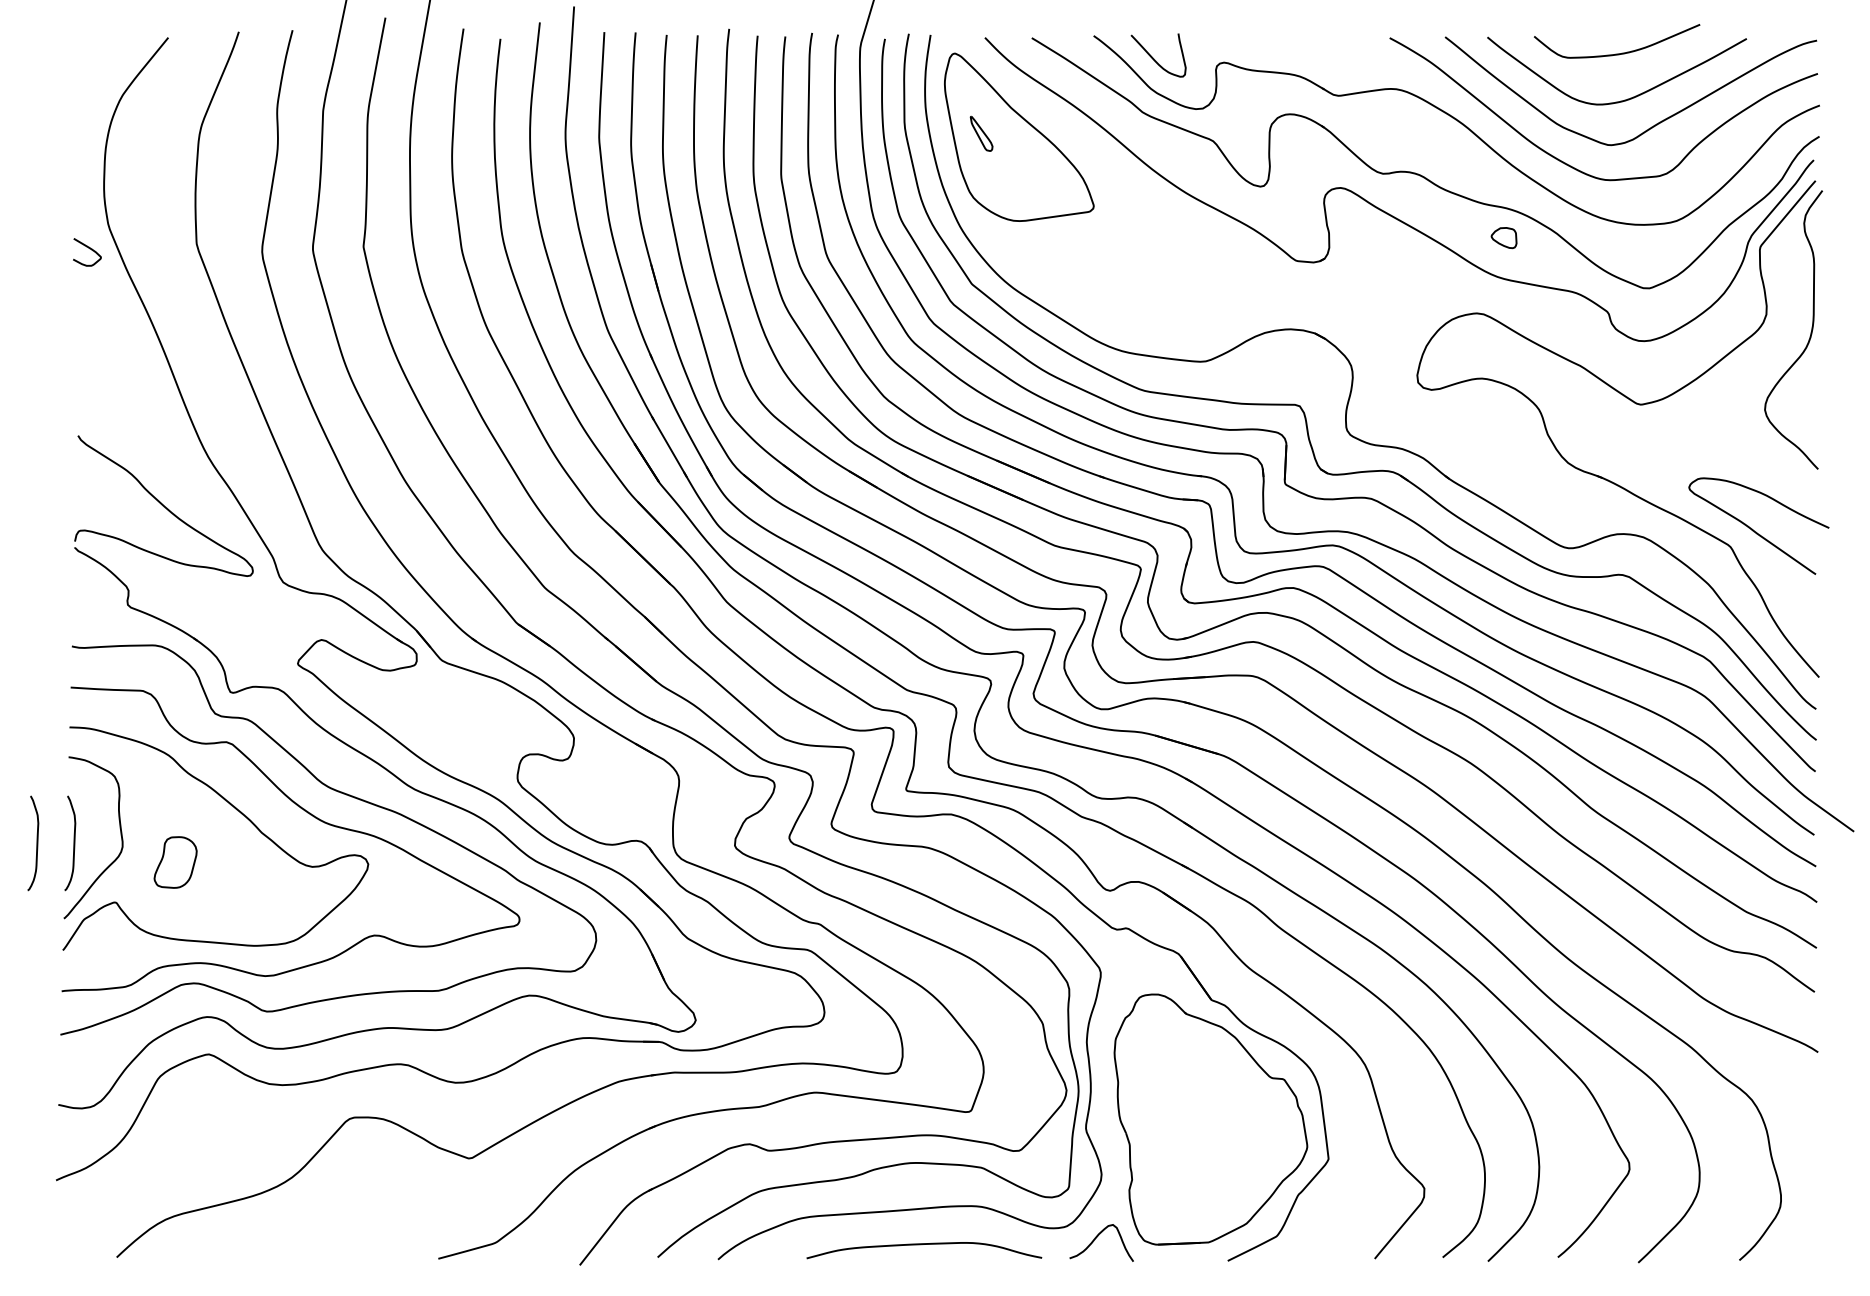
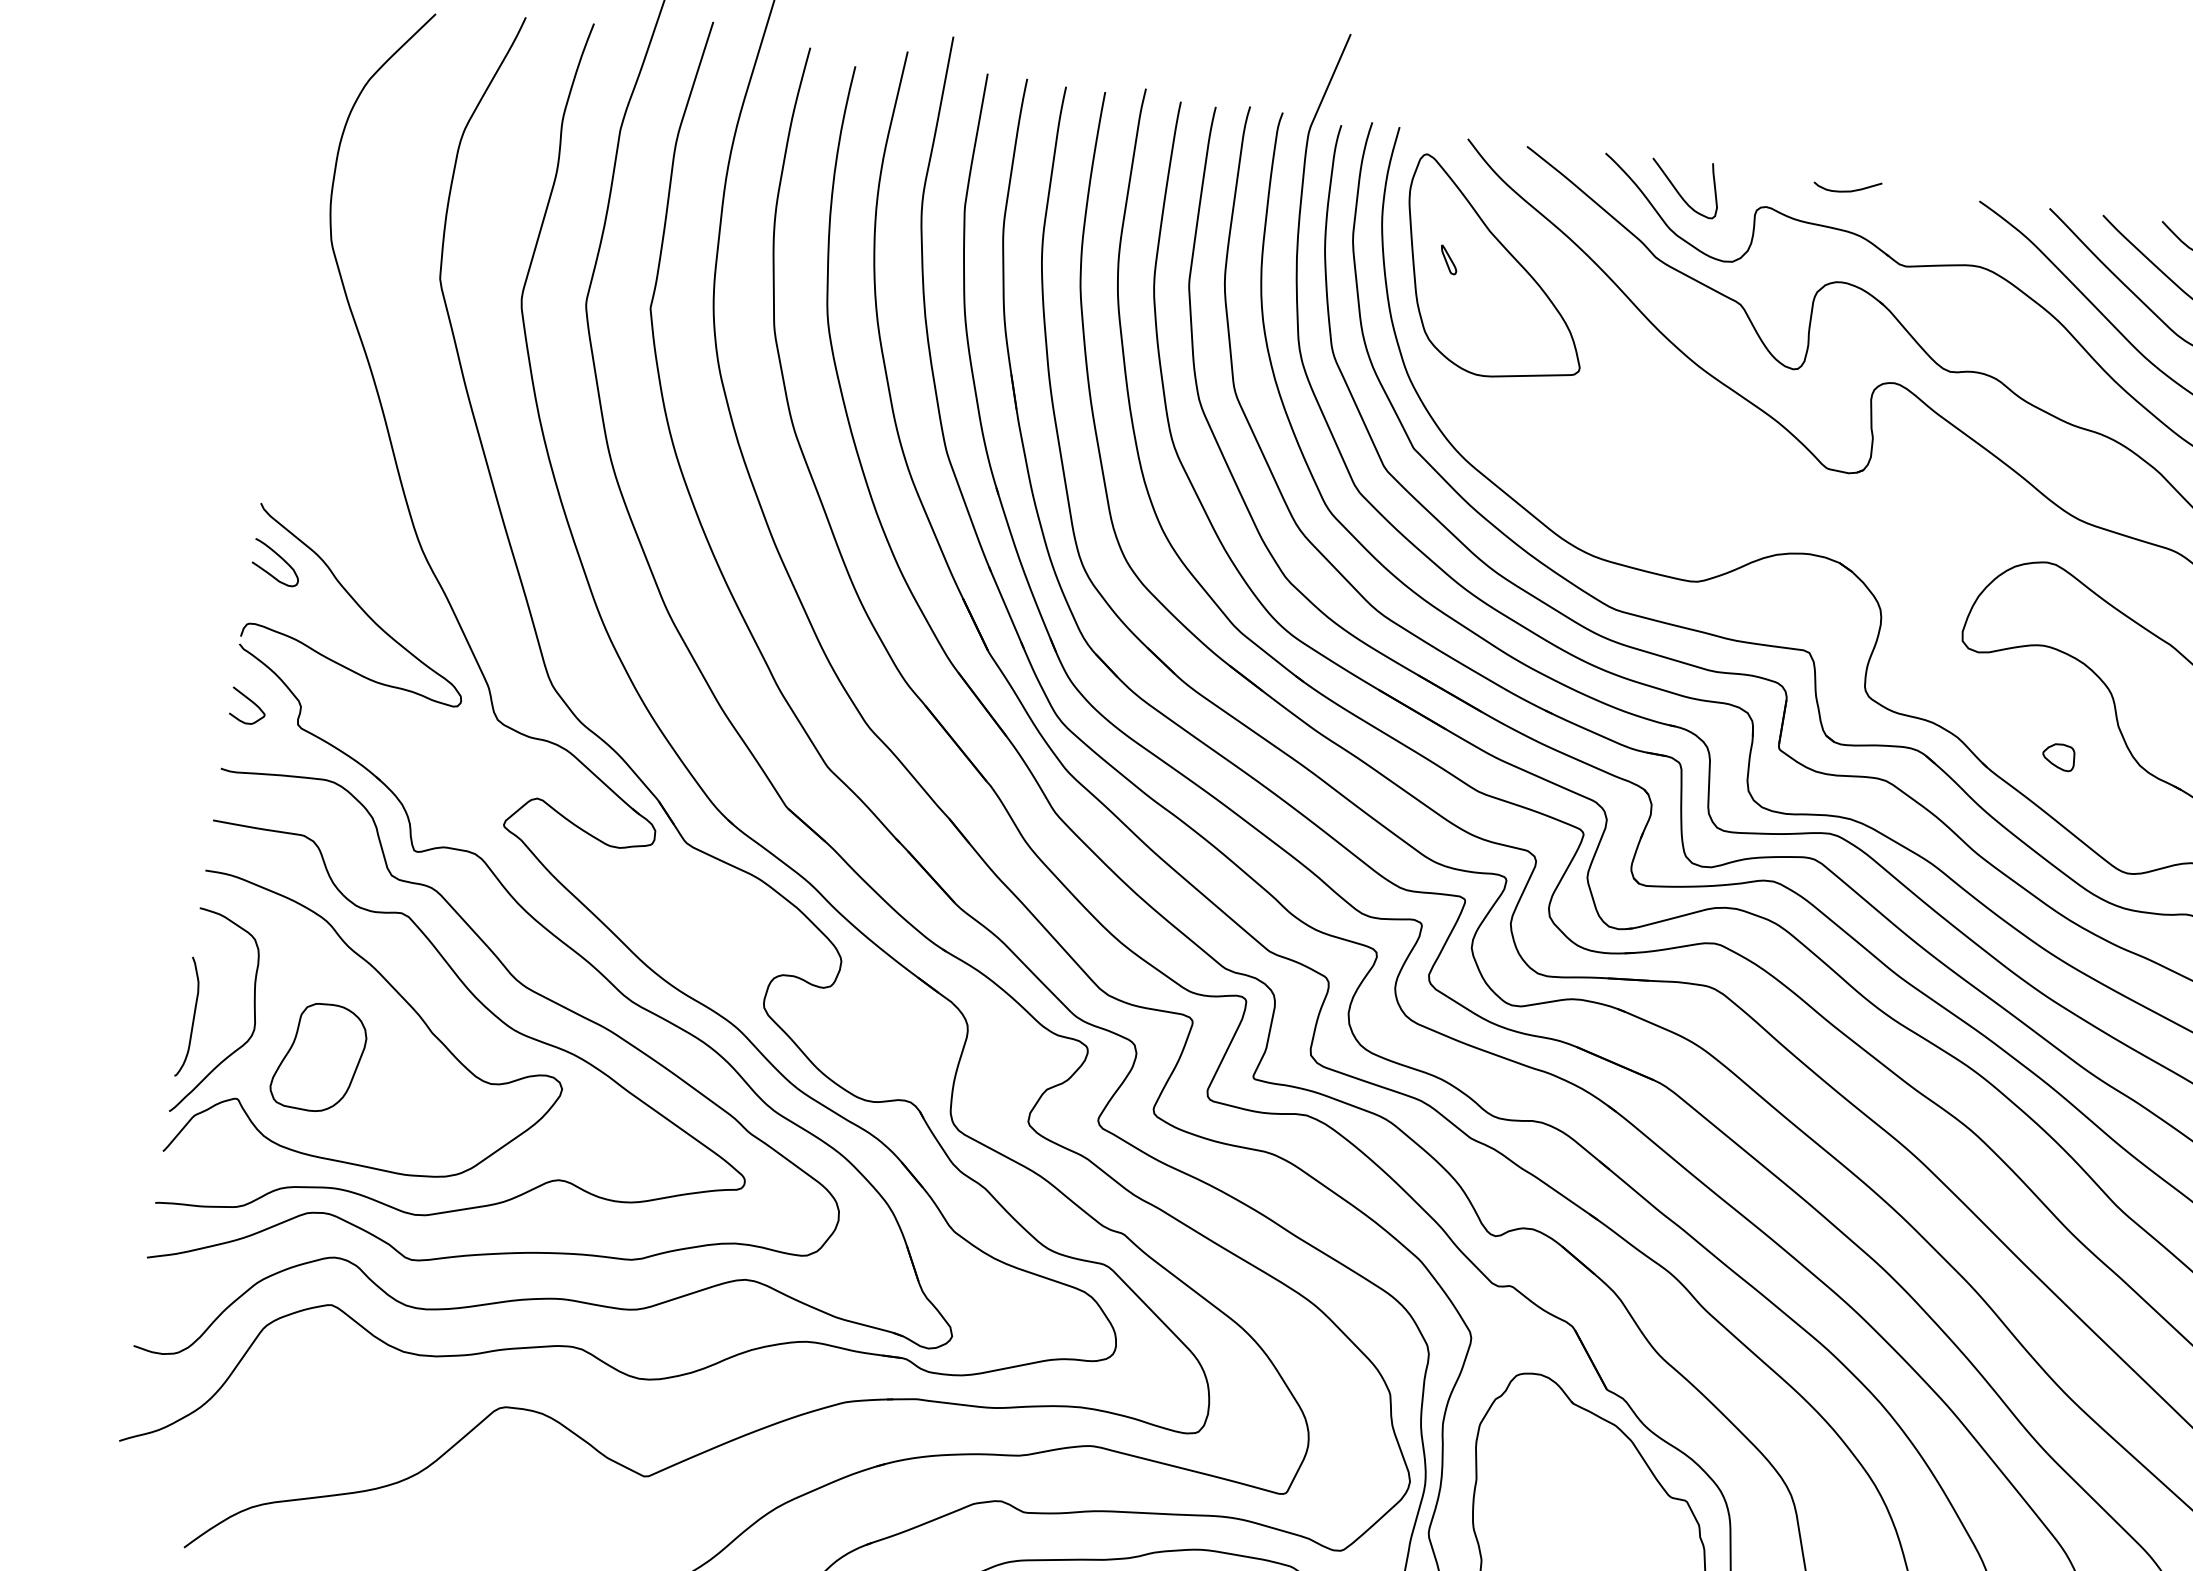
curve: (1286, 41) -> (1848, 189), added
part: (981, 133) -> (1448, 259), size x0.62
part: (1503, 238) -> (2057, 757), moved
curve: (89, 249) -> (251, 703), moved
curve: (97, 476) -> (279, 557), added
curve: (36, 843) -> (146, 1012), removed
part: (175, 862) -> (318, 1057), size x1.67

